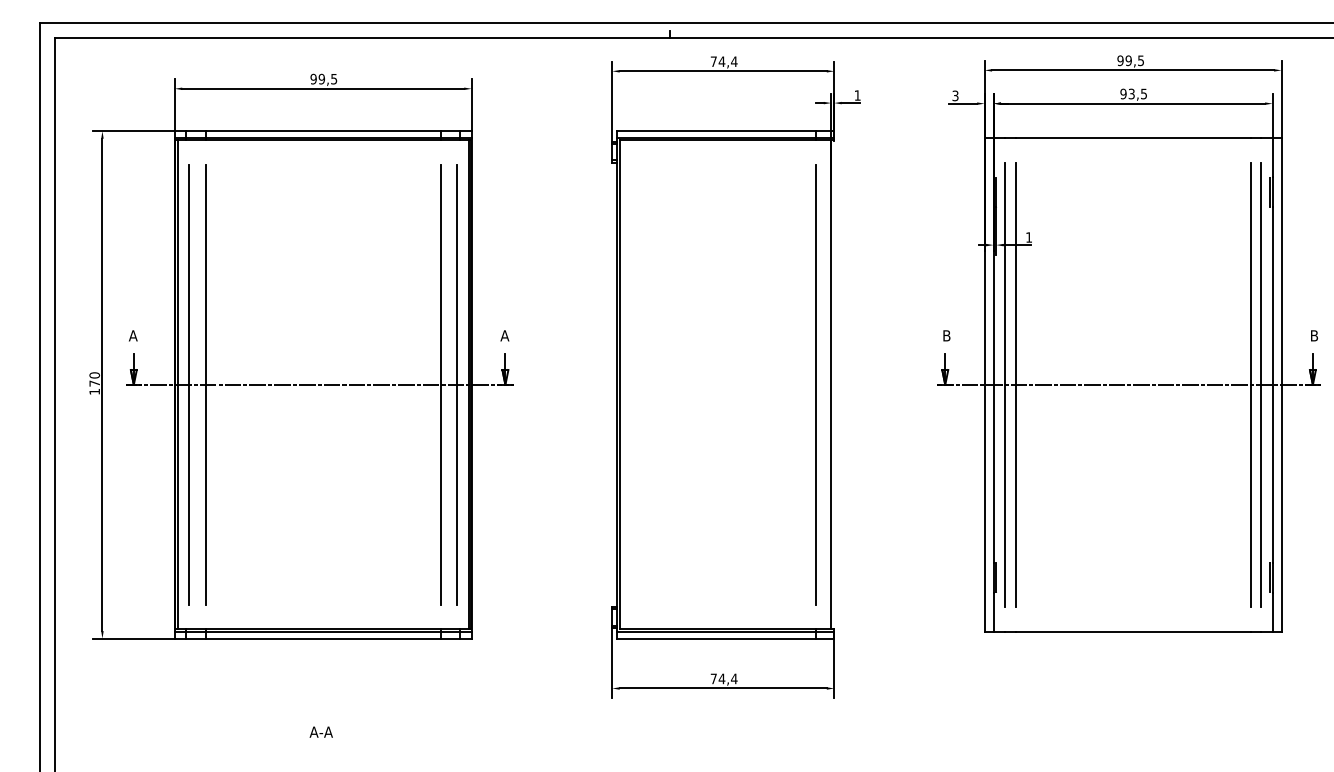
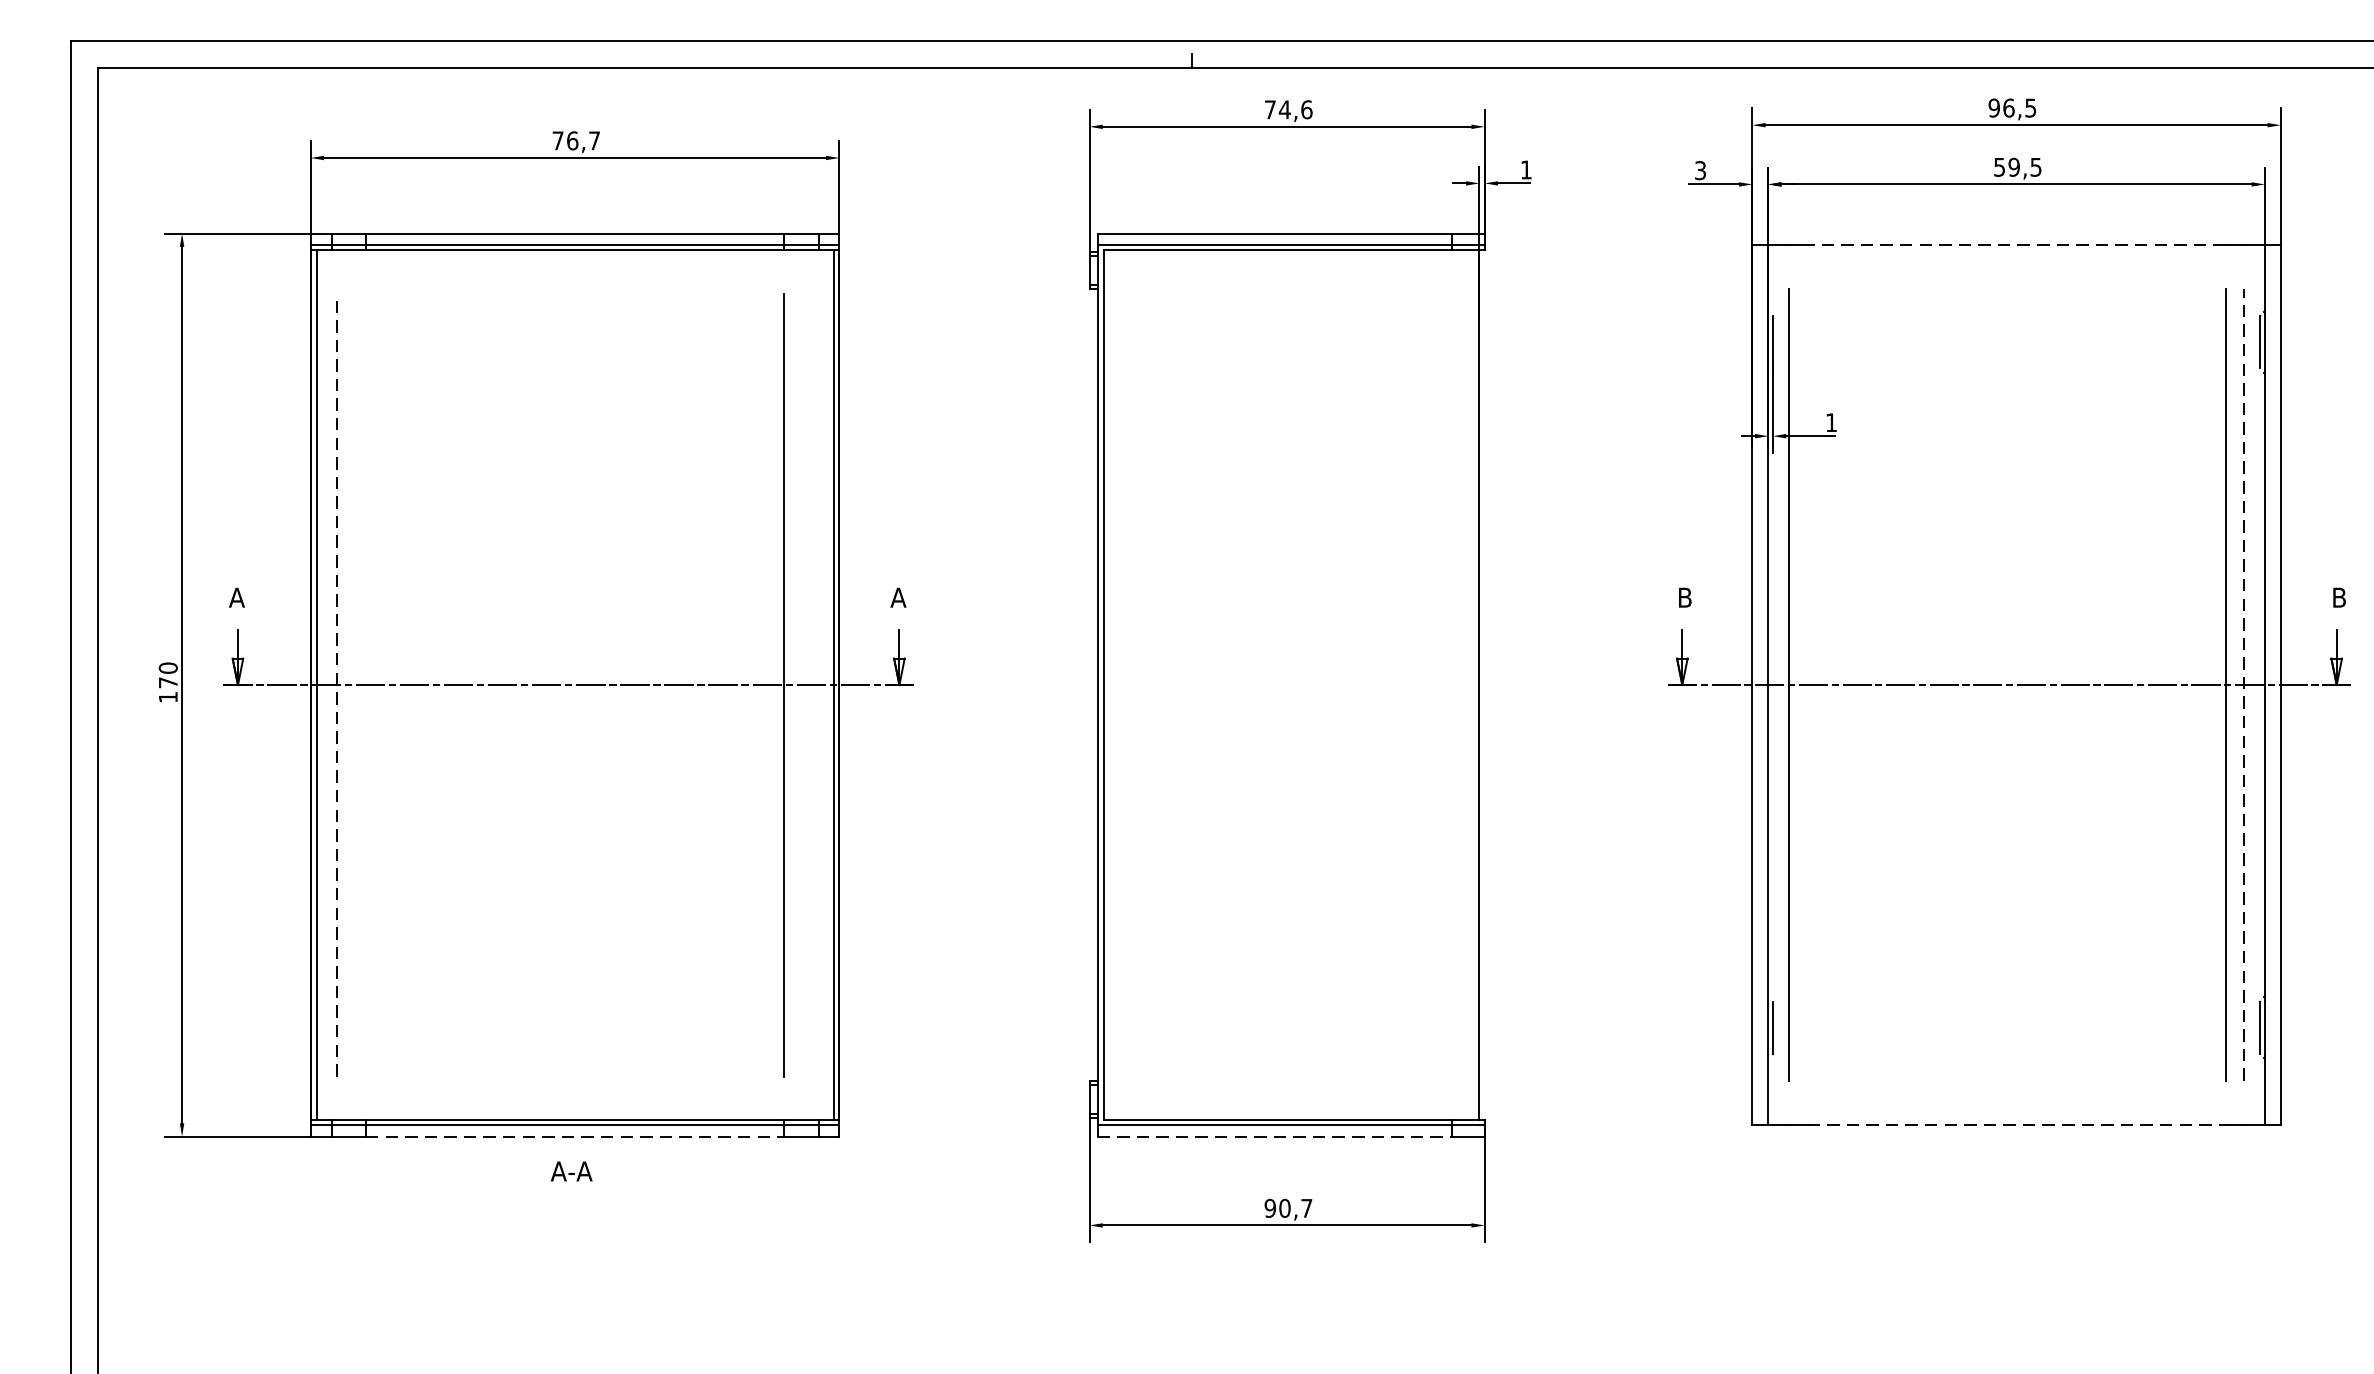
text: (1128, 60) -> (2008, 107), 99,5 -> 96,5
text: (733, 61) -> (1305, 109), 74,4 -> 74,6
text: (323, 78) -> (575, 139), 99,5 -> 76,7
text: (1127, 93) -> (2006, 166), 93,5 -> 59,5
line: (1132, 137) -> (2015, 244), solid -> dashed
line: (189, 384) -> (337, 684), solid -> dashed
line: (205, 384) -> (365, 684), removed
line: (457, 384) -> (814, 684), removed
line: (815, 384) -> (1451, 684), removed
line: (1015, 384) -> (1807, 684), removed
line: (1260, 384) -> (2243, 684), solid -> dashed
line: (1133, 632) -> (2017, 1125), solid -> dashed
line: (323, 638) -> (575, 1136), solid -> dashed
line: (716, 638) -> (1275, 1136), solid -> dashed
text: (723, 678) -> (1287, 1207), 74,4 -> 90,7
text: (320, 731) -> (570, 1170), moved

